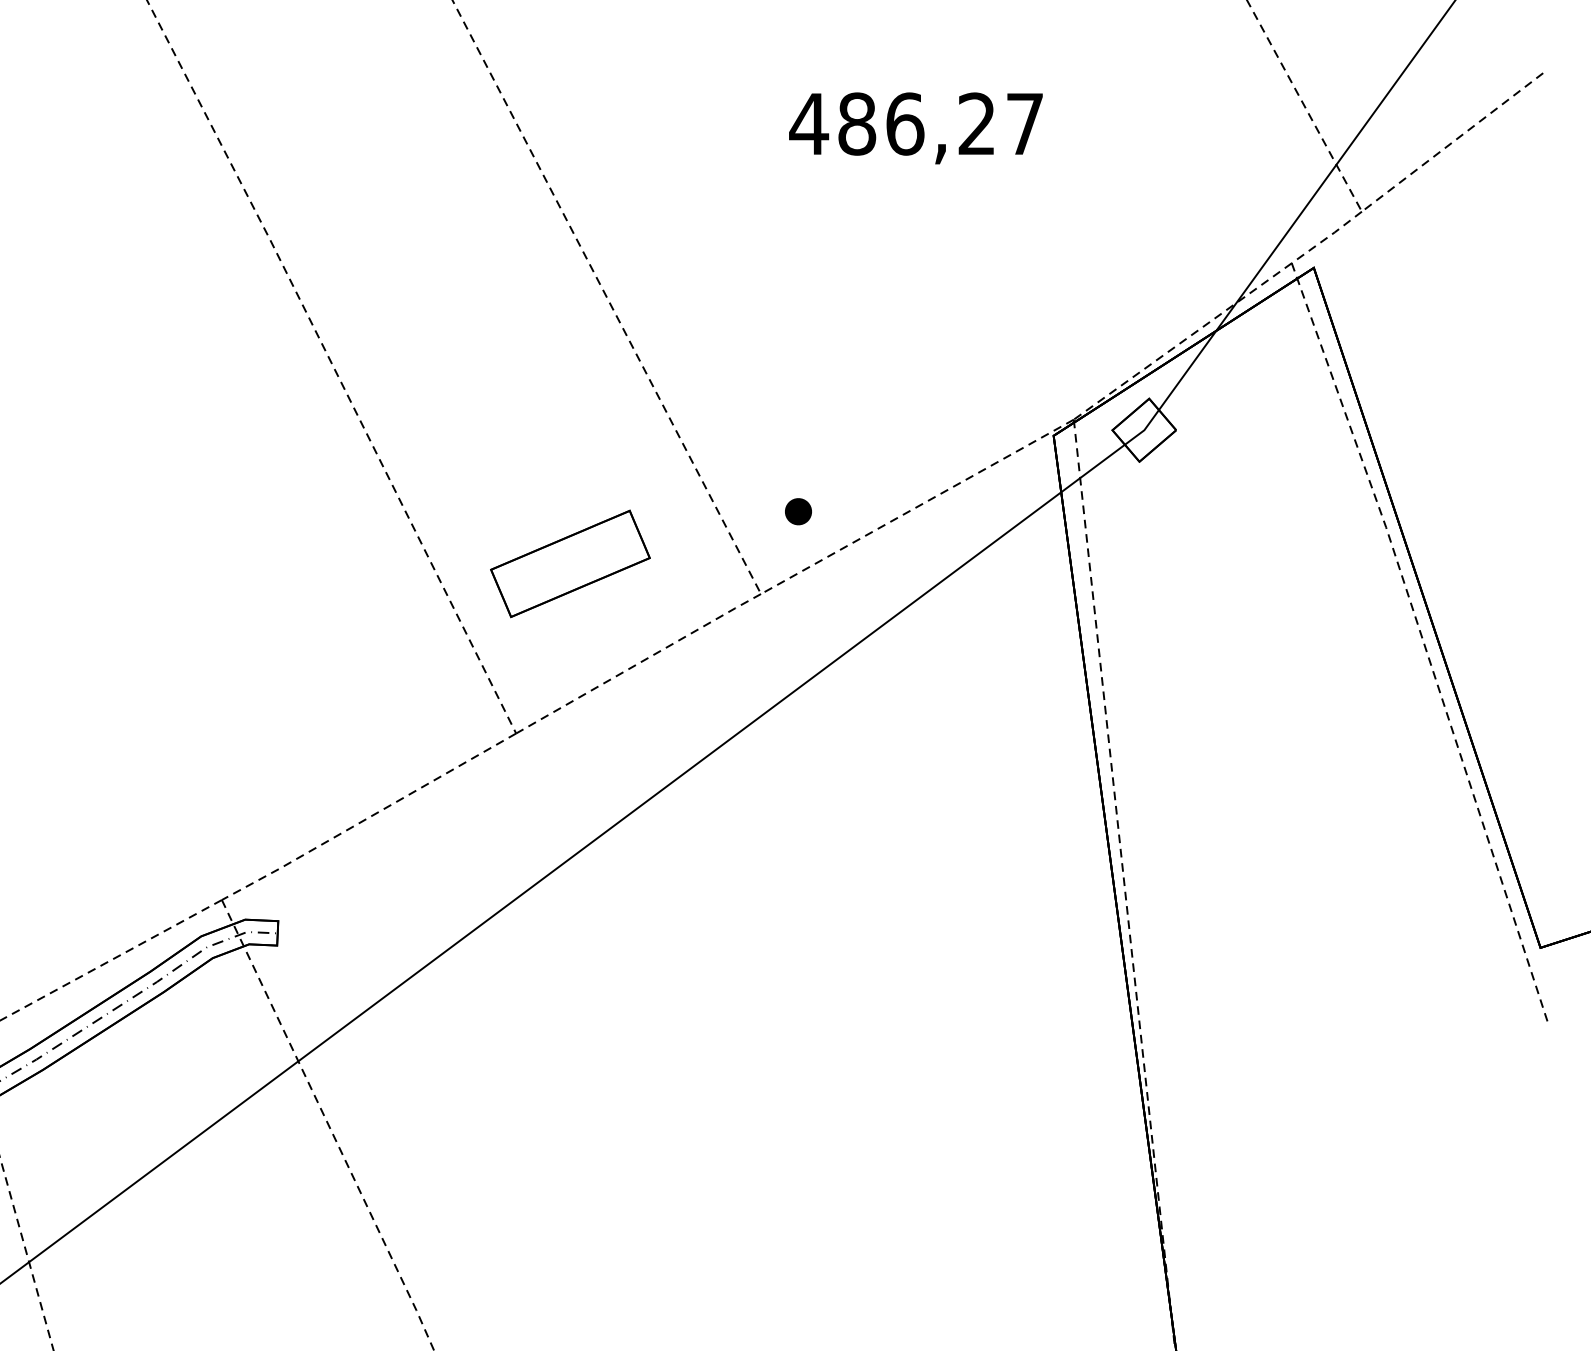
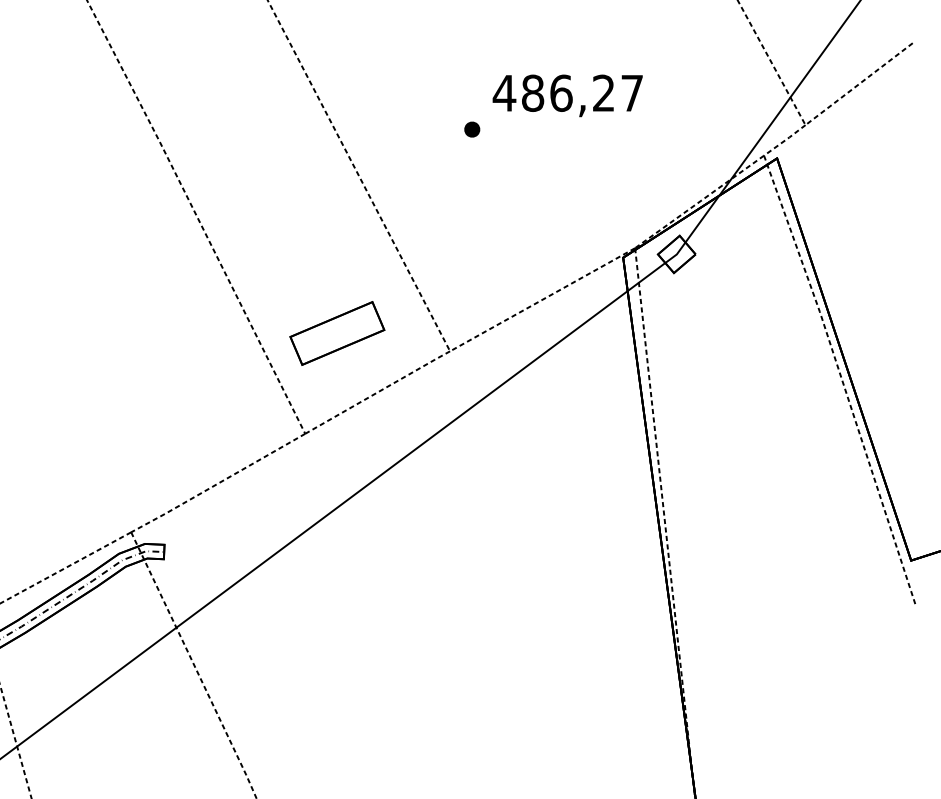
text: (915, 127) -> (567, 95), moved
part: (798, 511) -> (472, 129), moved

